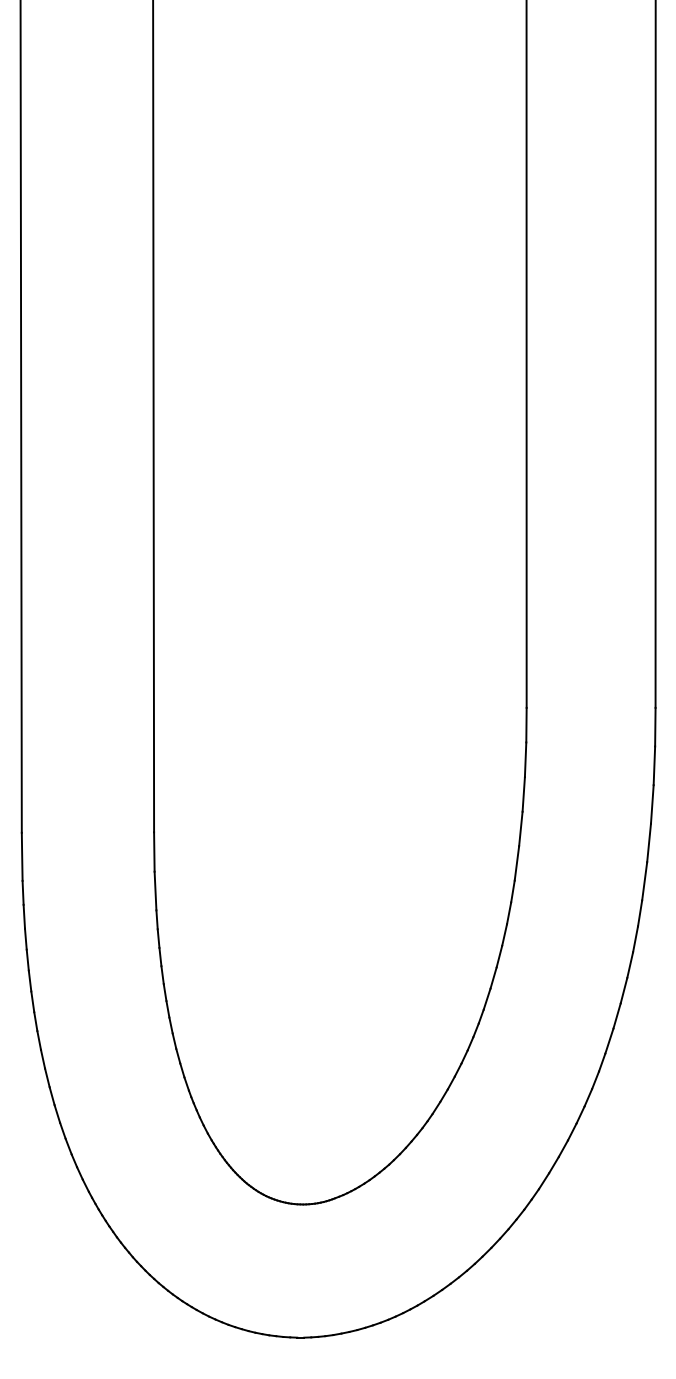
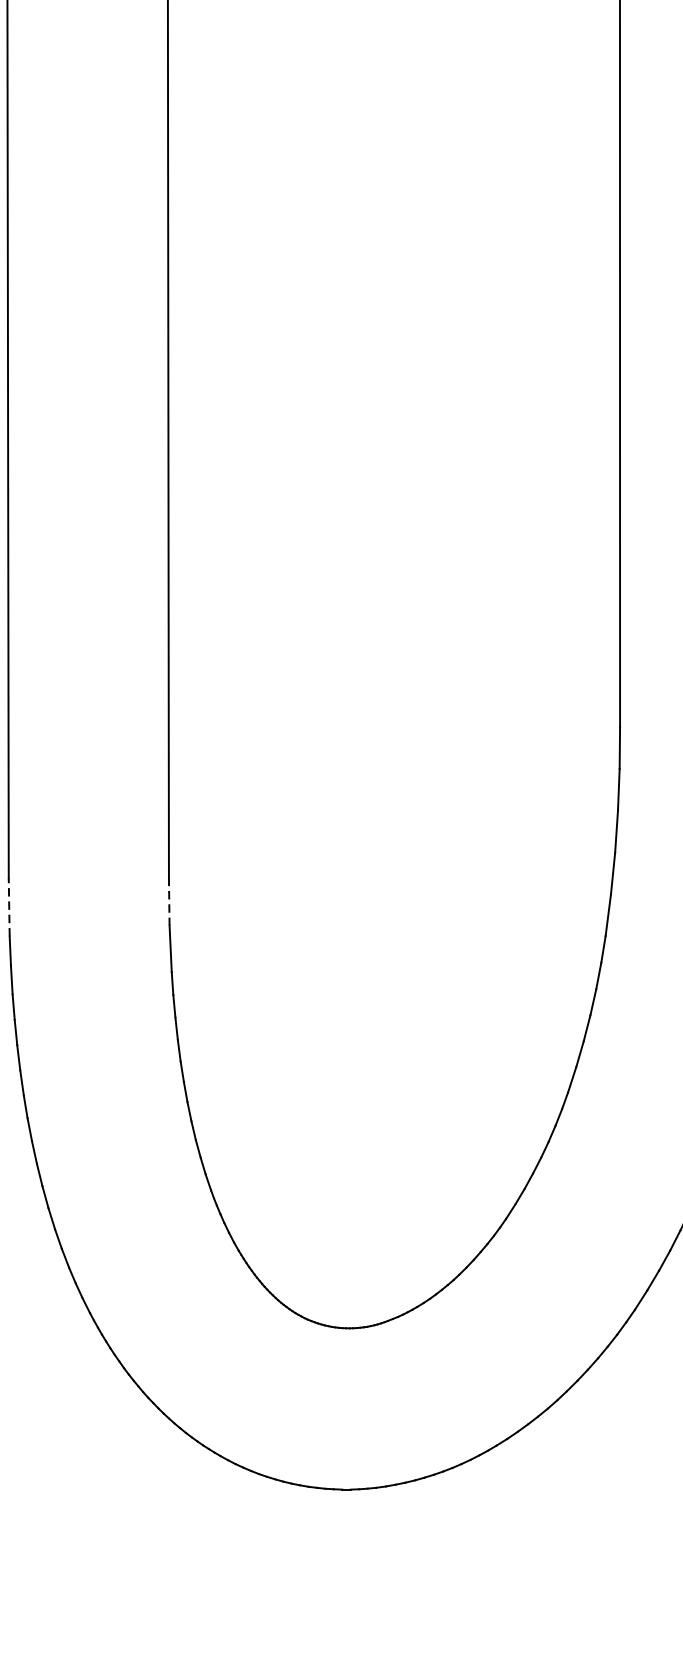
line: (154, 852) -> (169, 902), solid -> dashed
line: (22, 856) -> (9, 906), solid -> dashed

